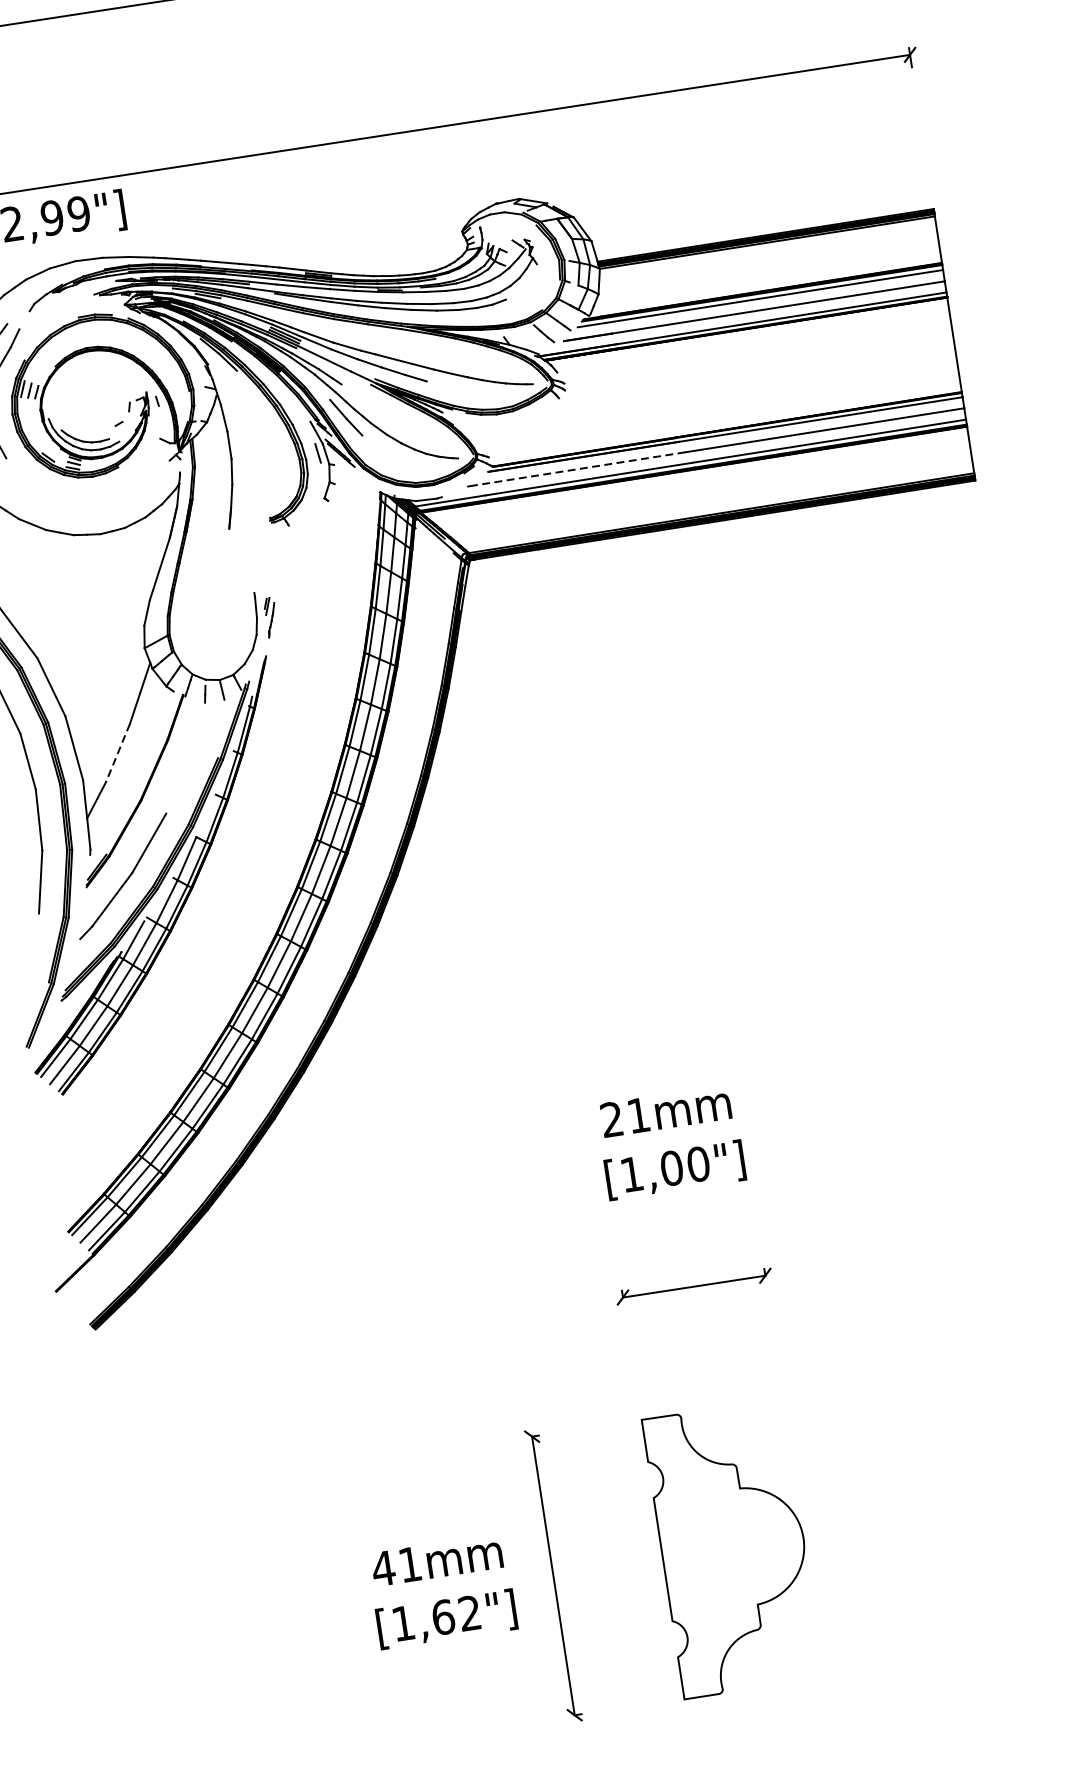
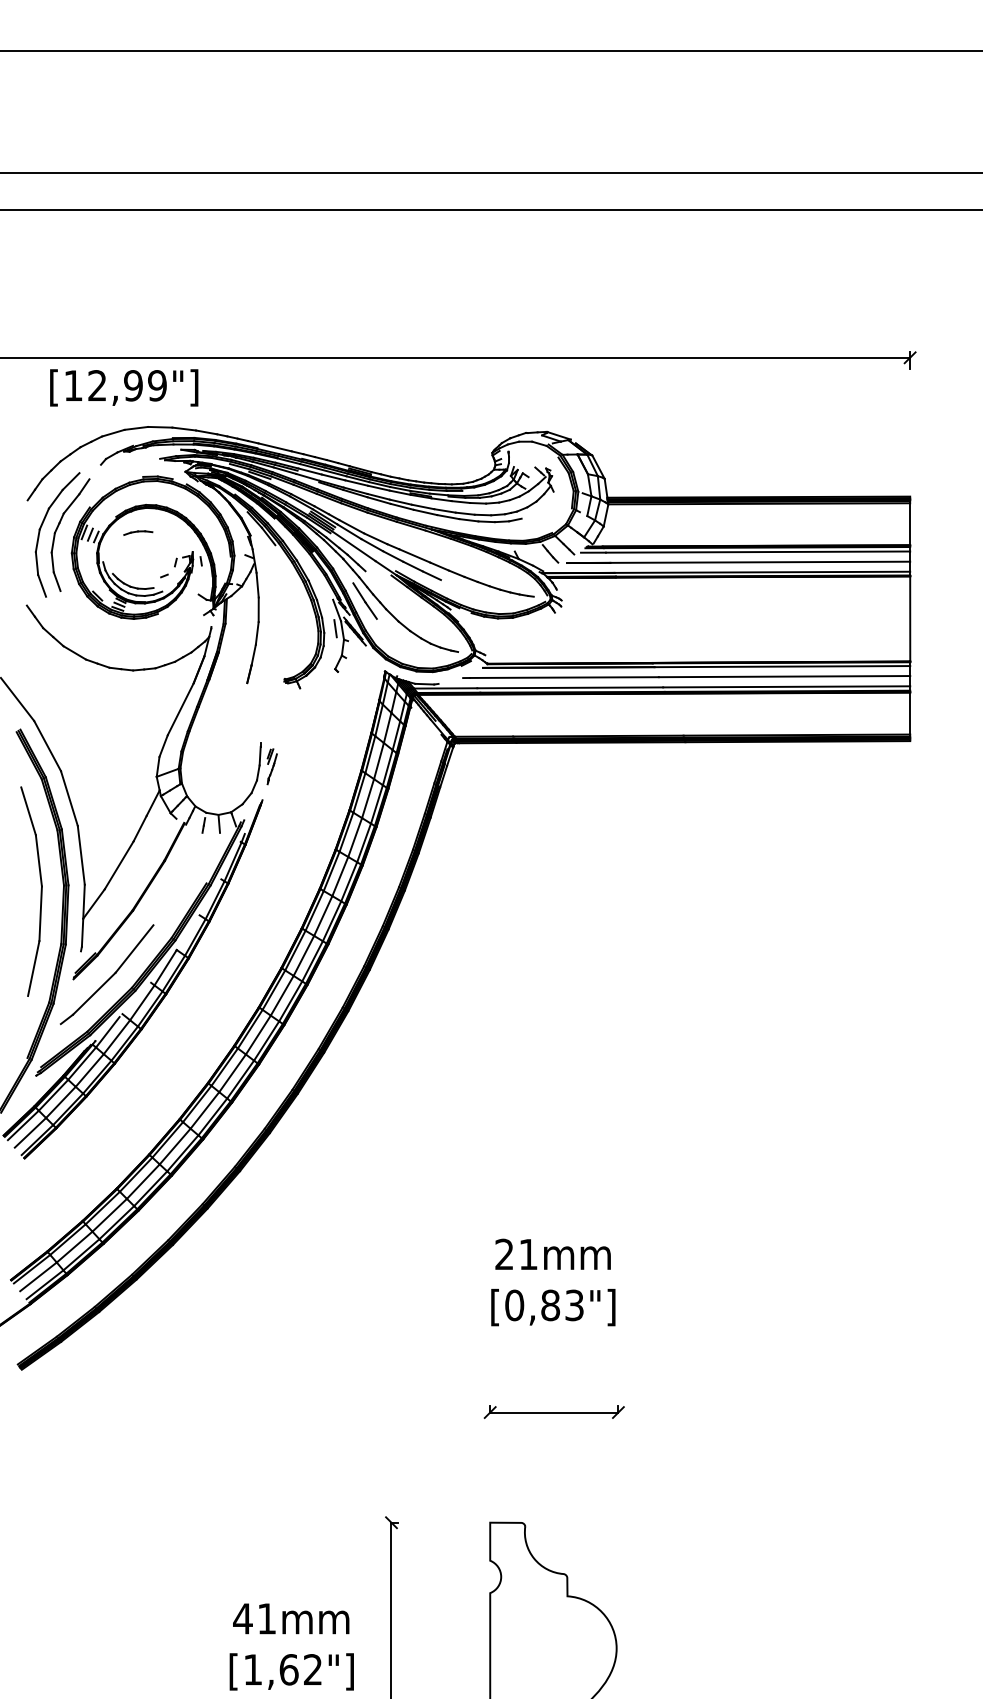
part: (82, 380) -> (138, 532), added
line: (580, 468) -> (564, 677), dashed -> solid
line: (118, 753) -> (119, 865), dashed -> solid
text: (665, 1169) -> (544, 1305), [1,00"] -> [0,83"]

